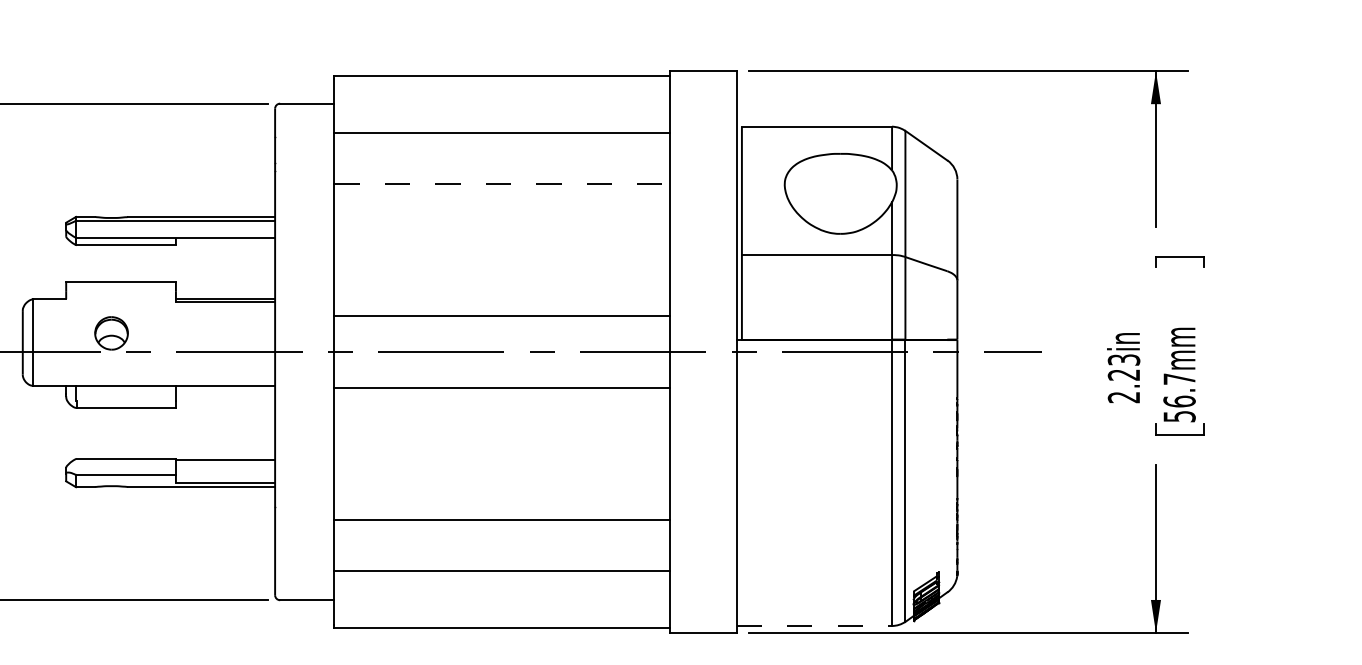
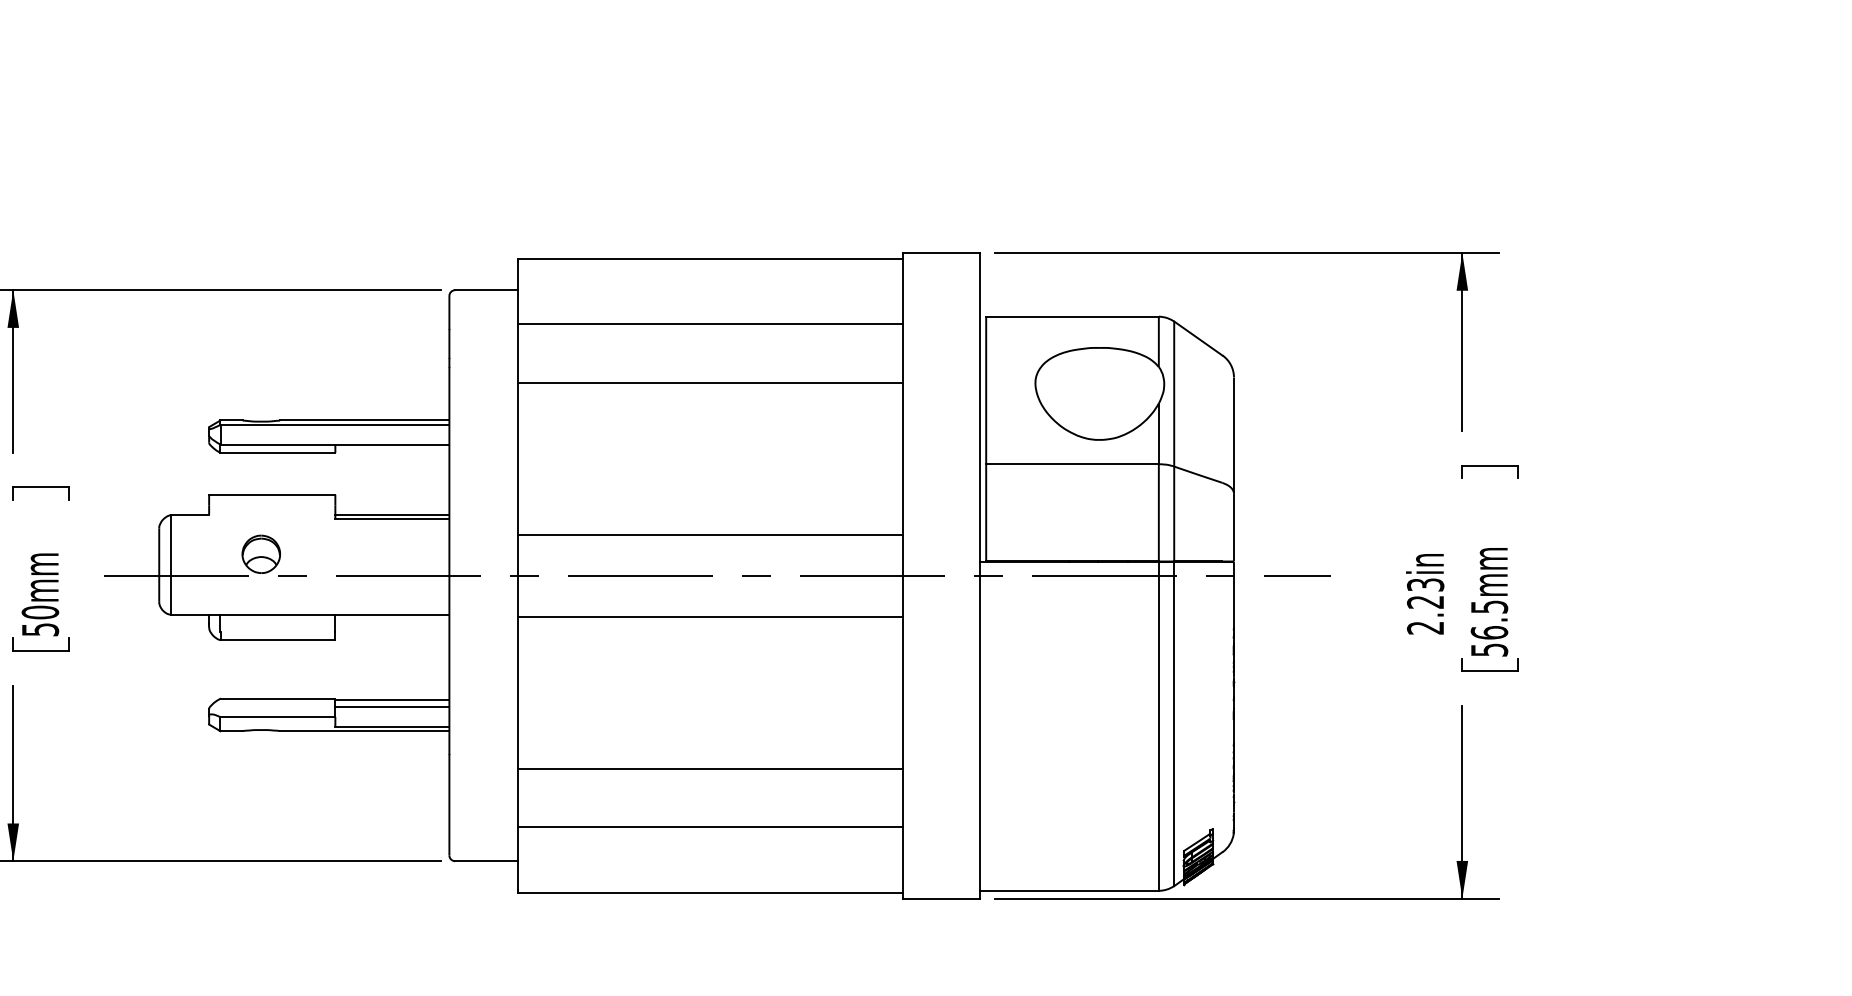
line: (502, 183) -> (710, 382), dashed -> solid
text: (1179, 378) -> (1489, 606), 56.7mm -> 56.5mm
line: (224, 466) -> (391, 707), added
line: (814, 625) -> (1069, 890), dashed -> solid

